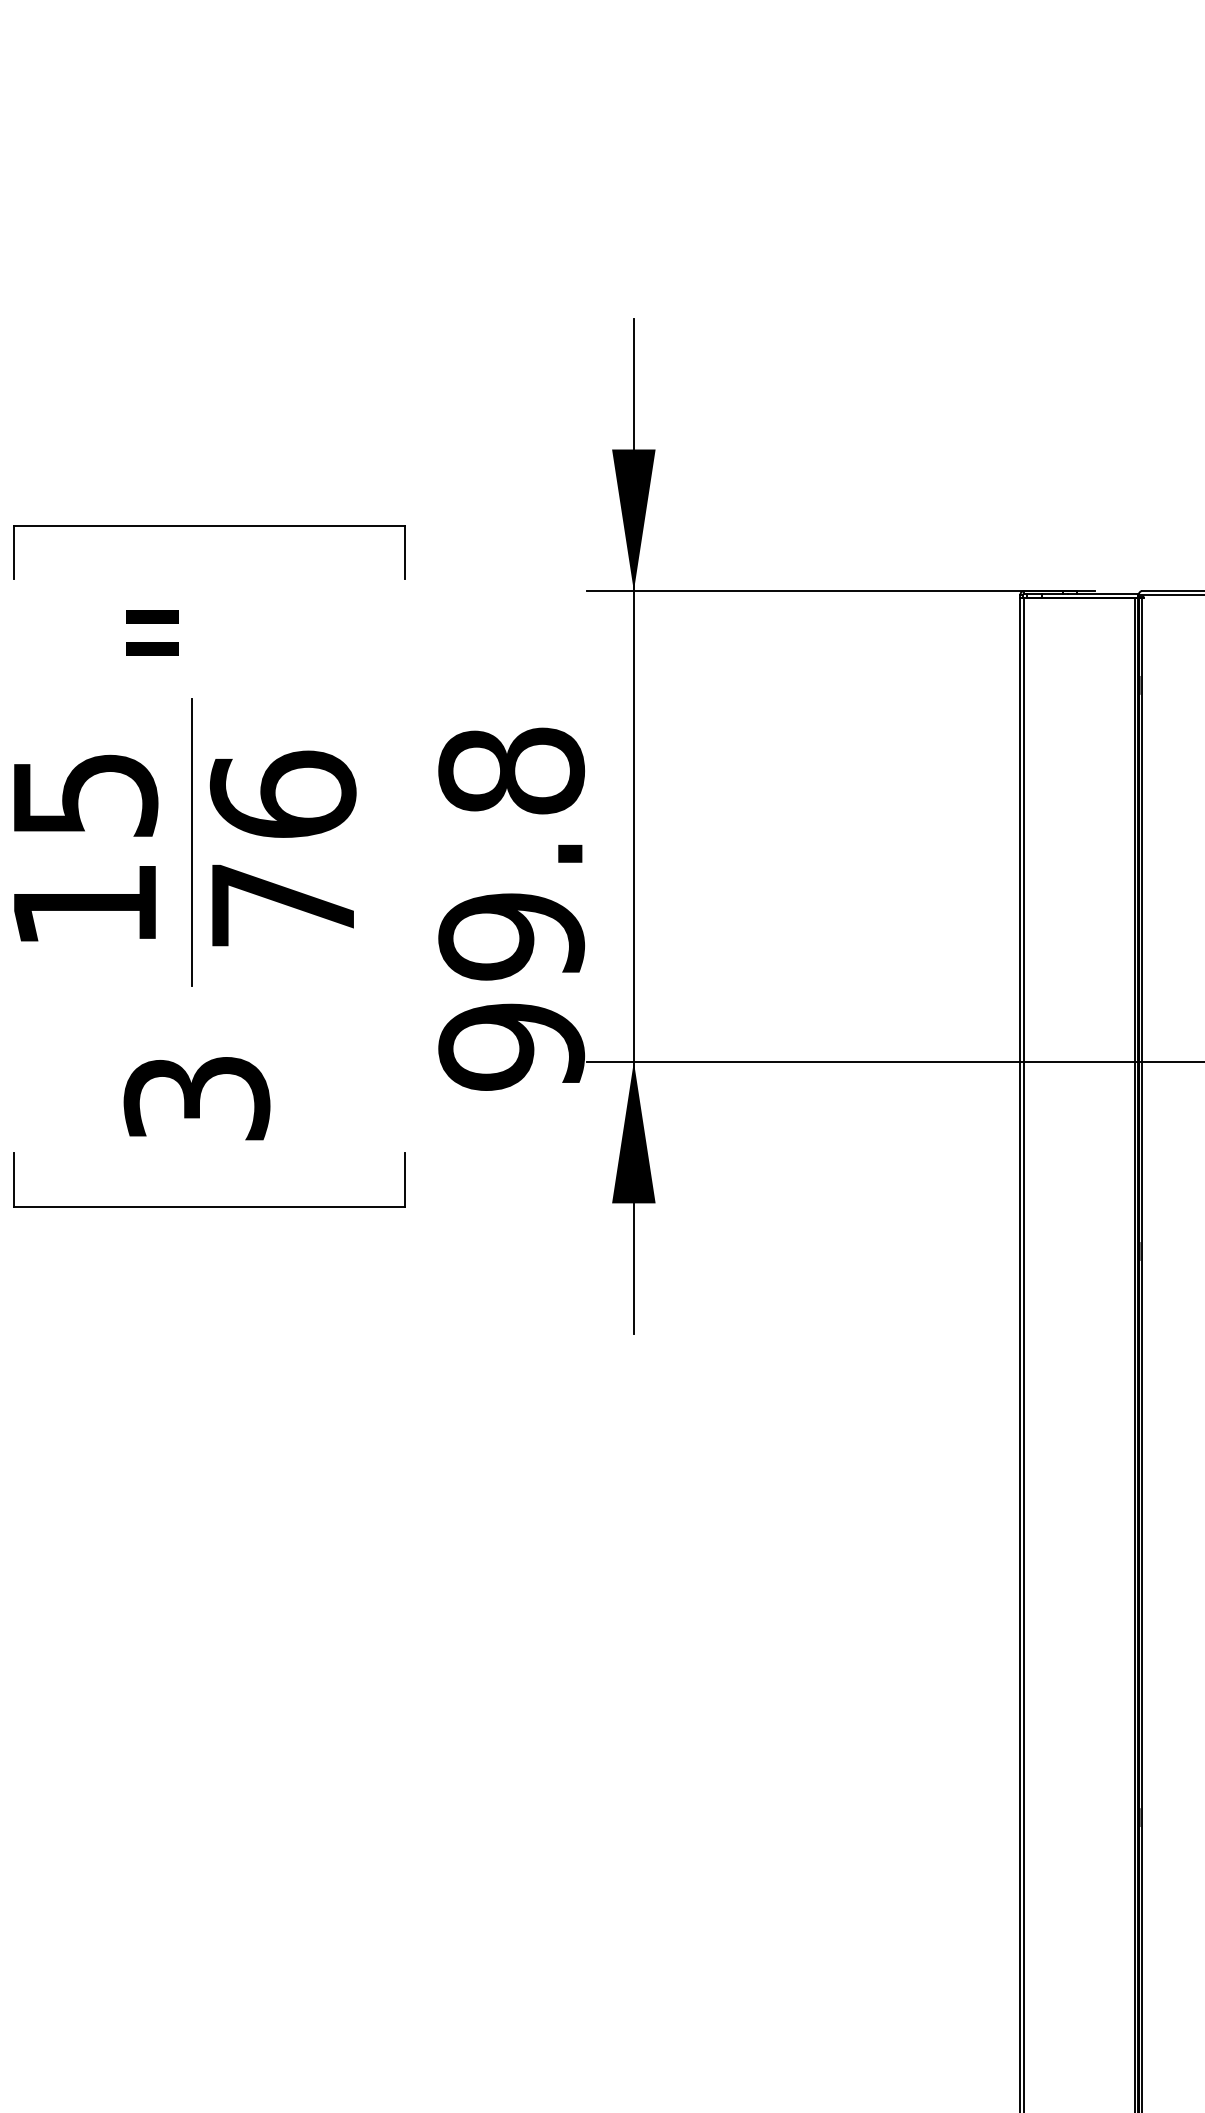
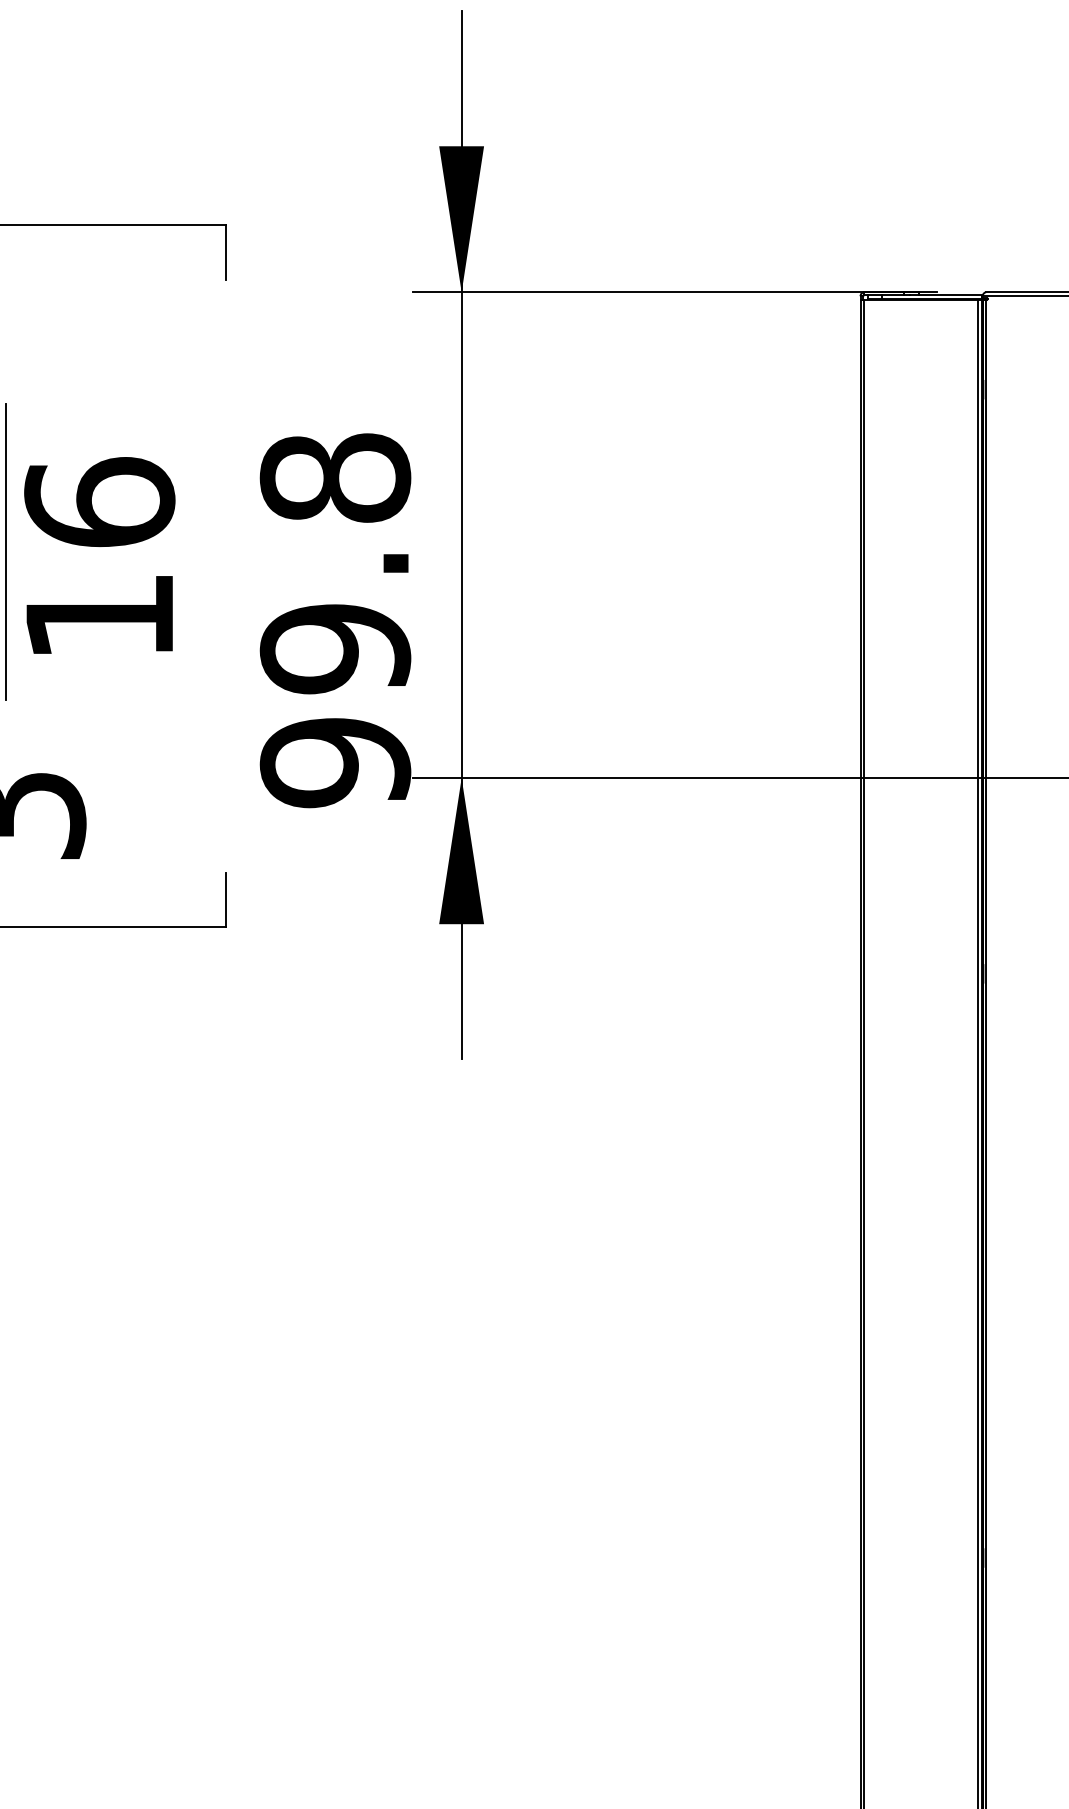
text: (282, 905) -> (99, 616), 76 -> 16

